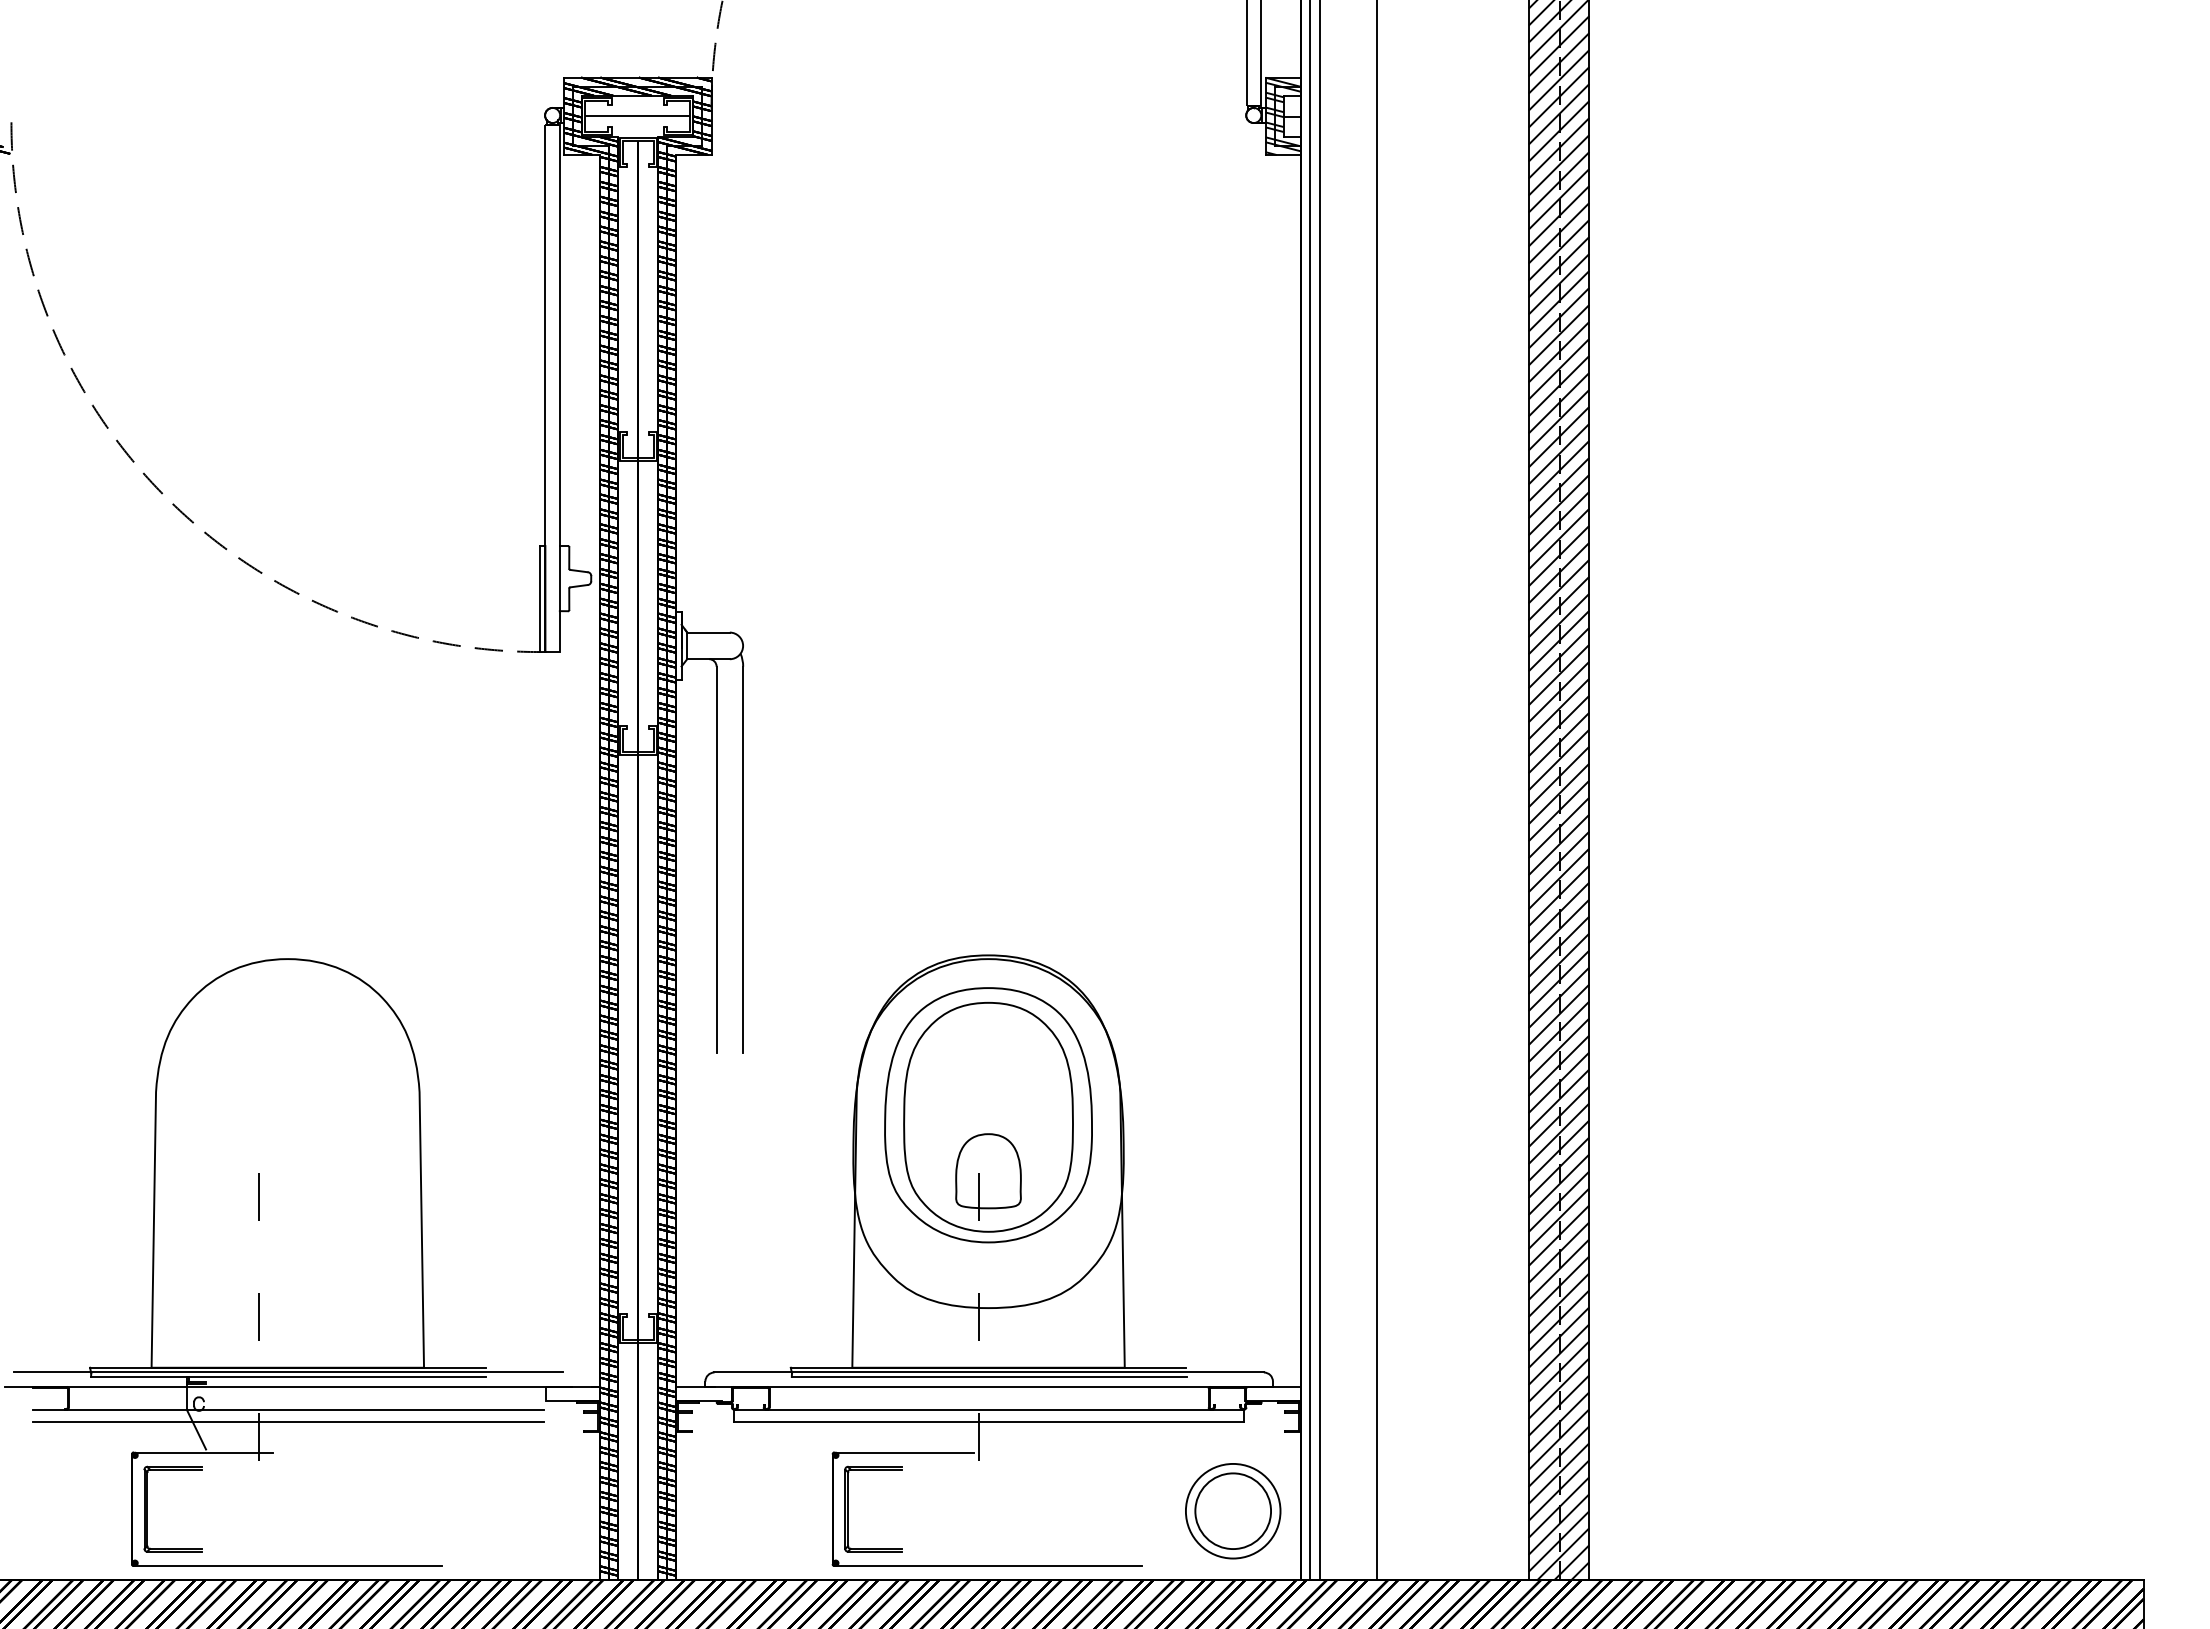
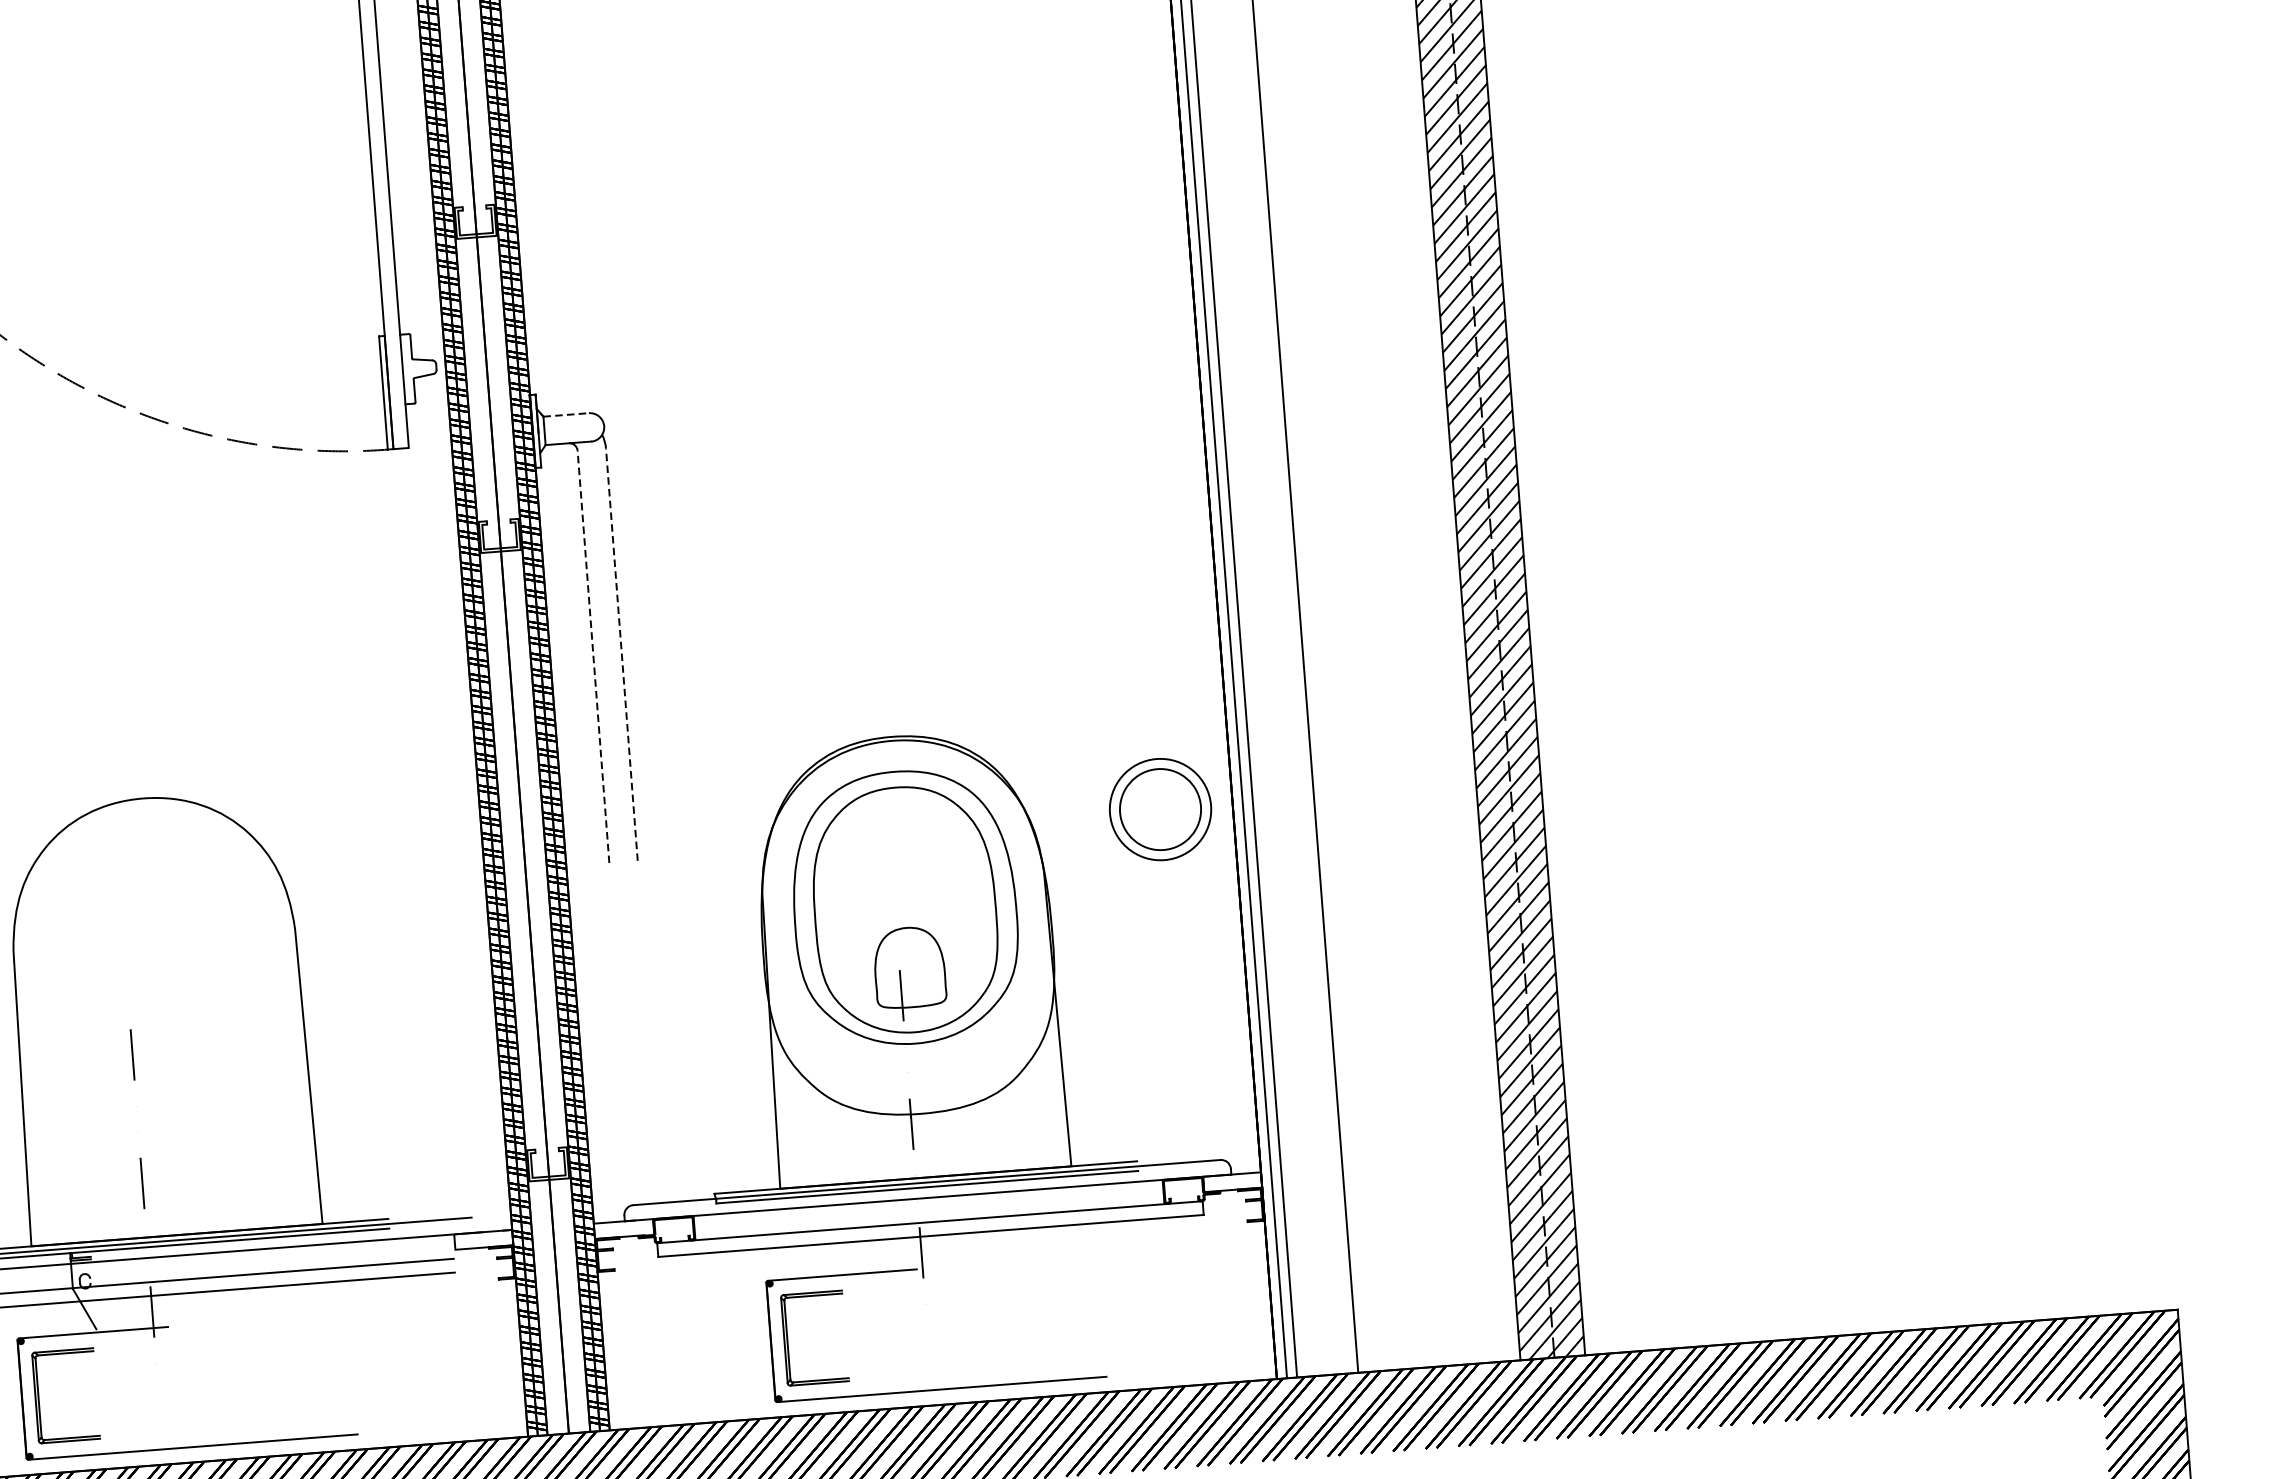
line: (709, 632) -> (567, 414), solid -> dashed
line: (716, 859) -> (593, 656), solid -> dashed
line: (743, 859) -> (622, 654), solid -> dashed
part: (1233, 1511) -> (1160, 809), moved

